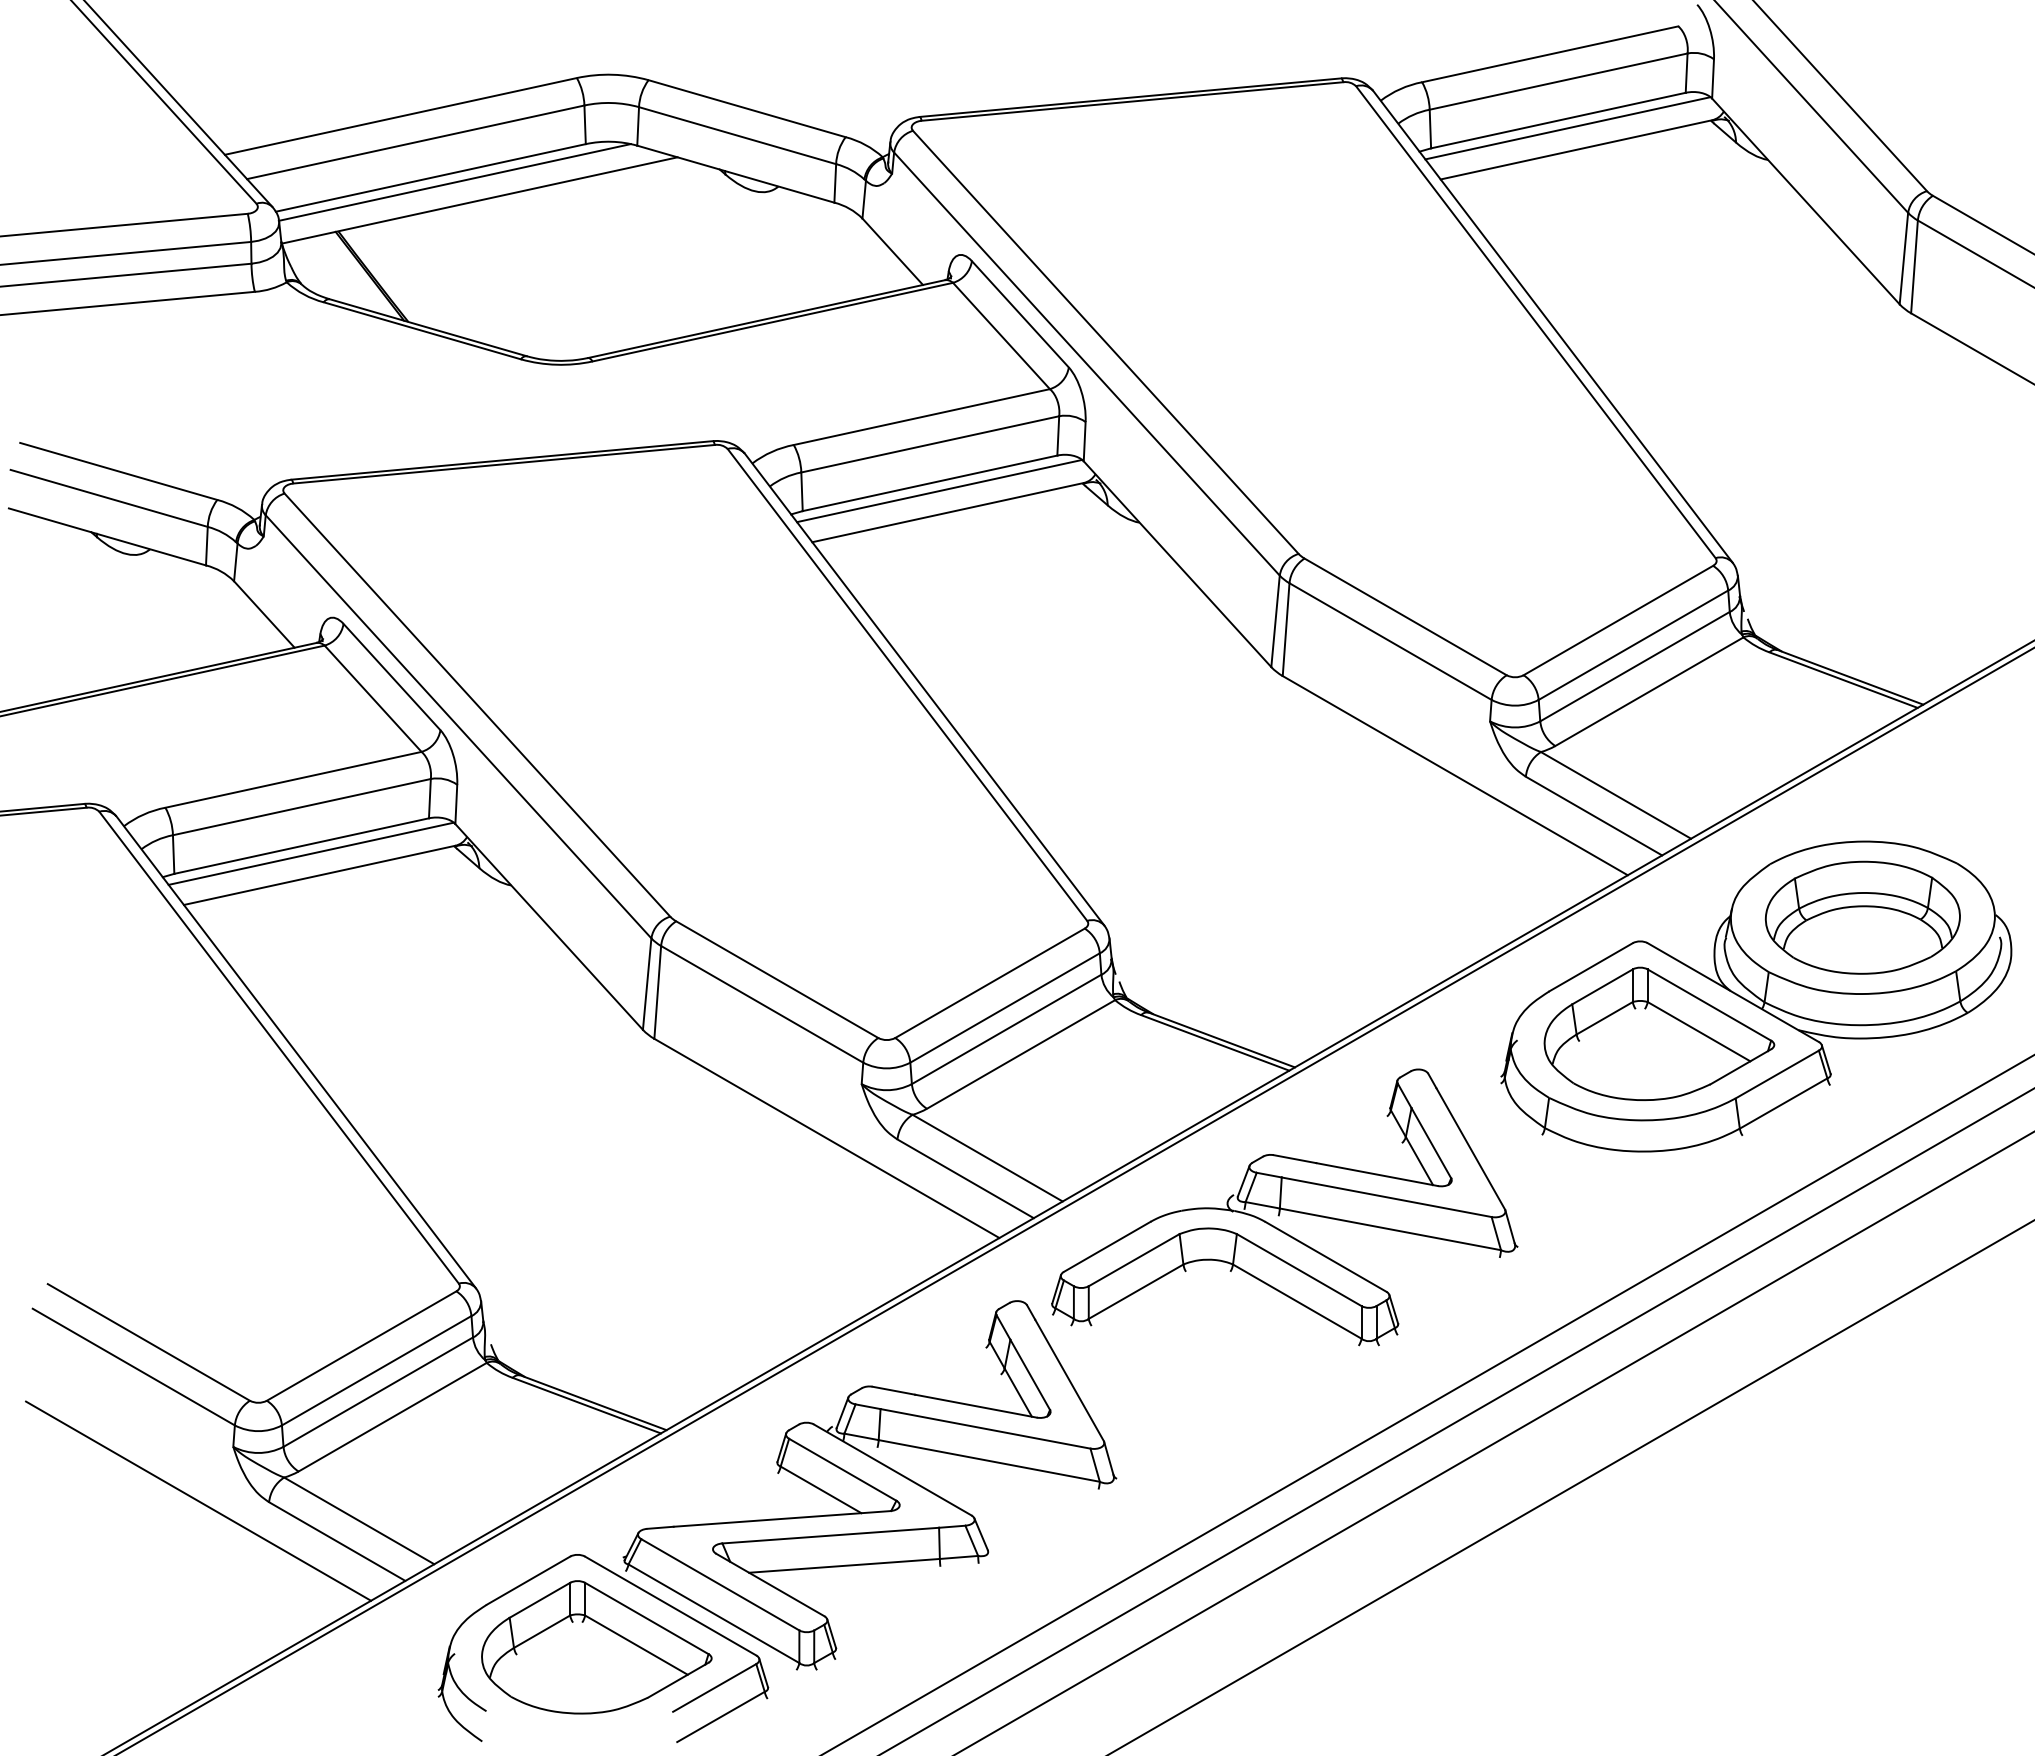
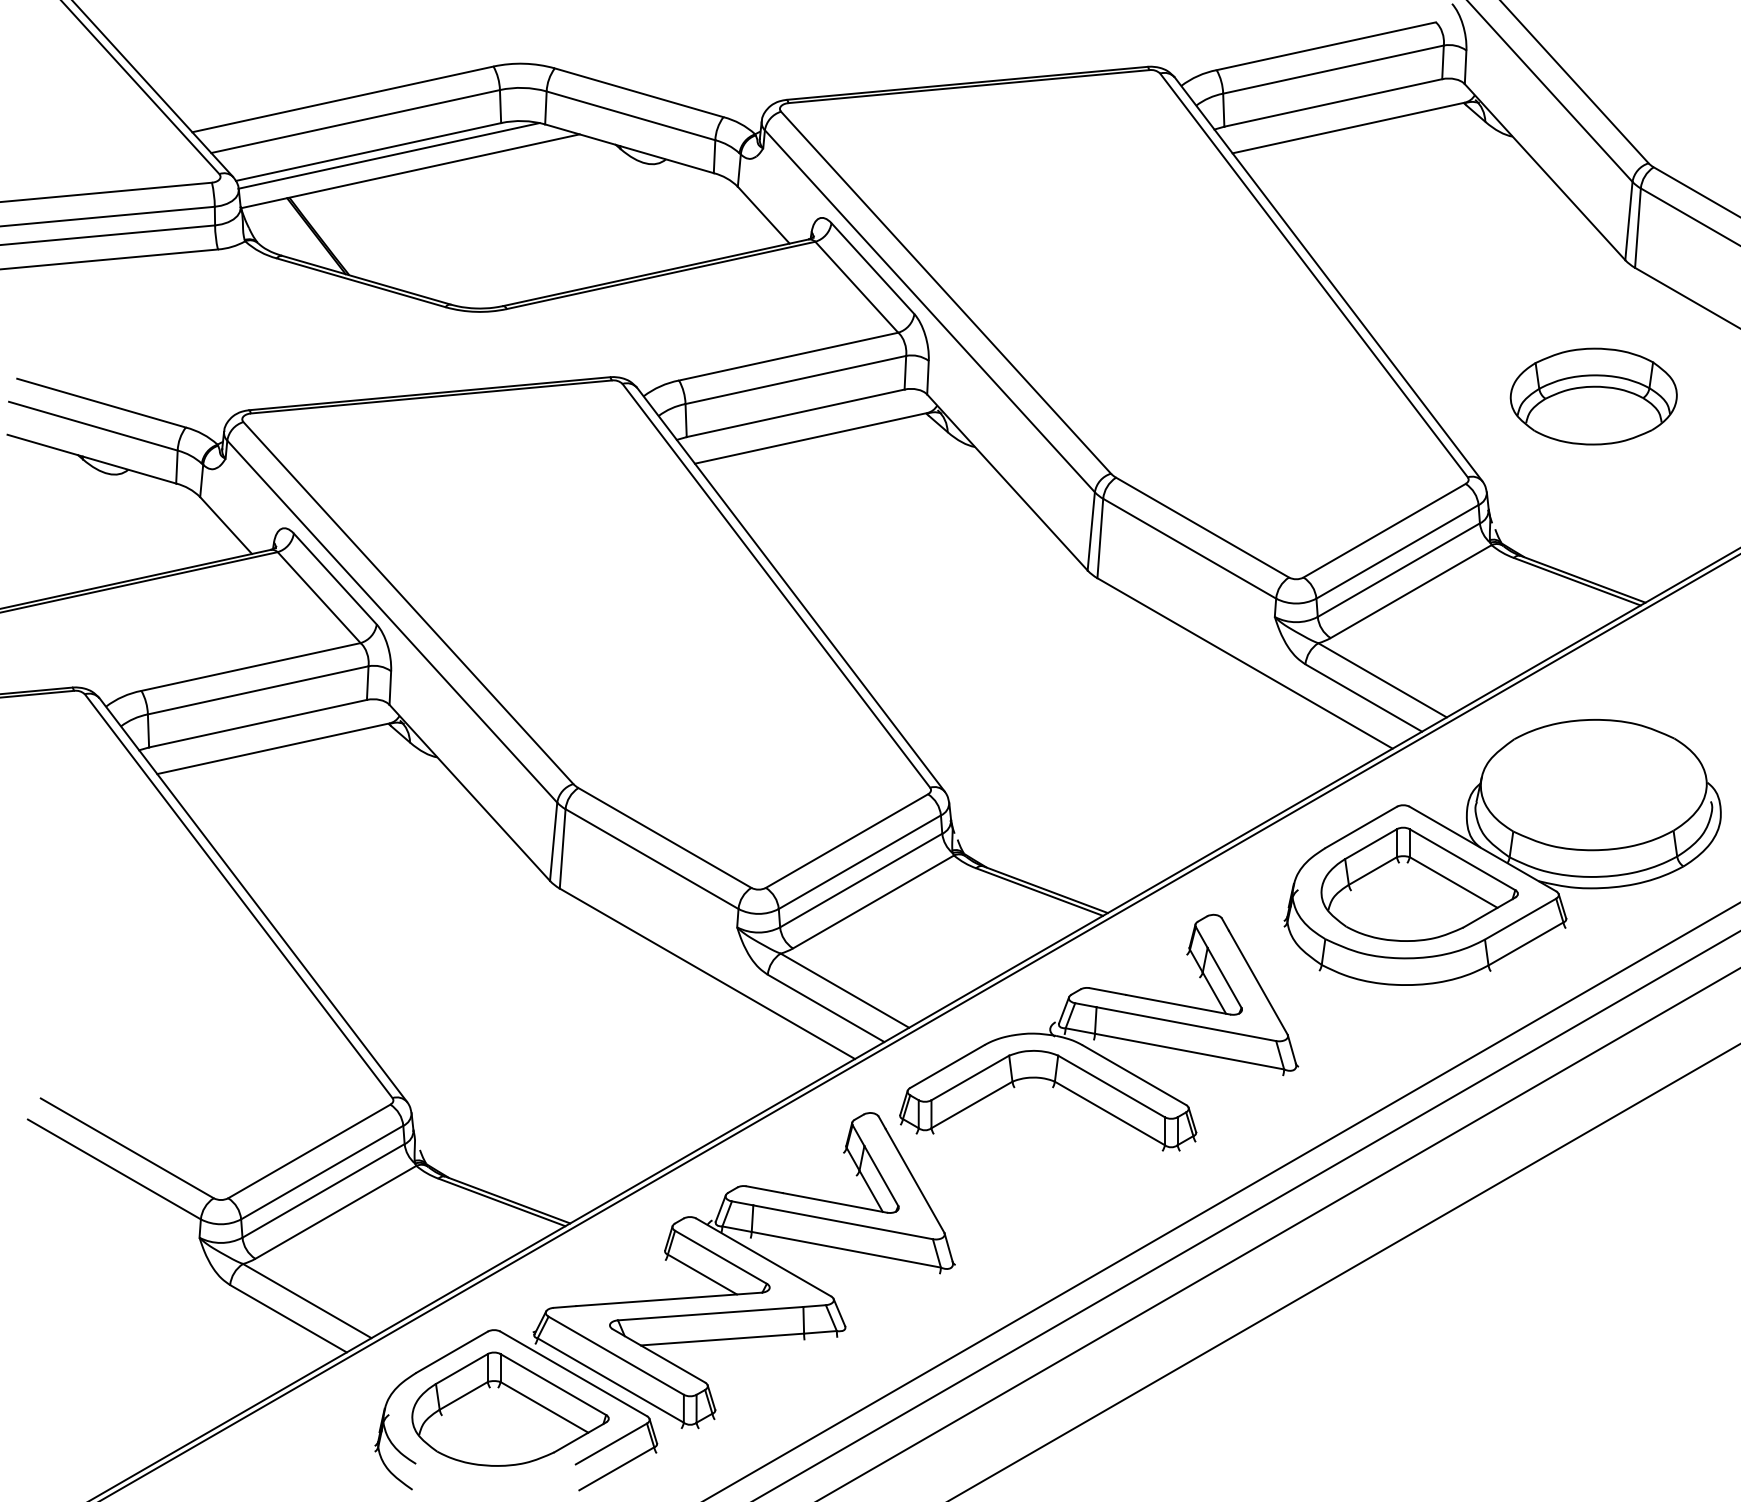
line: (1567, 128) -> (1341, 109), removed
line: (939, 490) -> (803, 419), removed
line: (310, 853) -> (265, 730), removed
part: (1862, 917) -> (1593, 396), moved
line: (198, 1500) -> (169, 1283), removed

